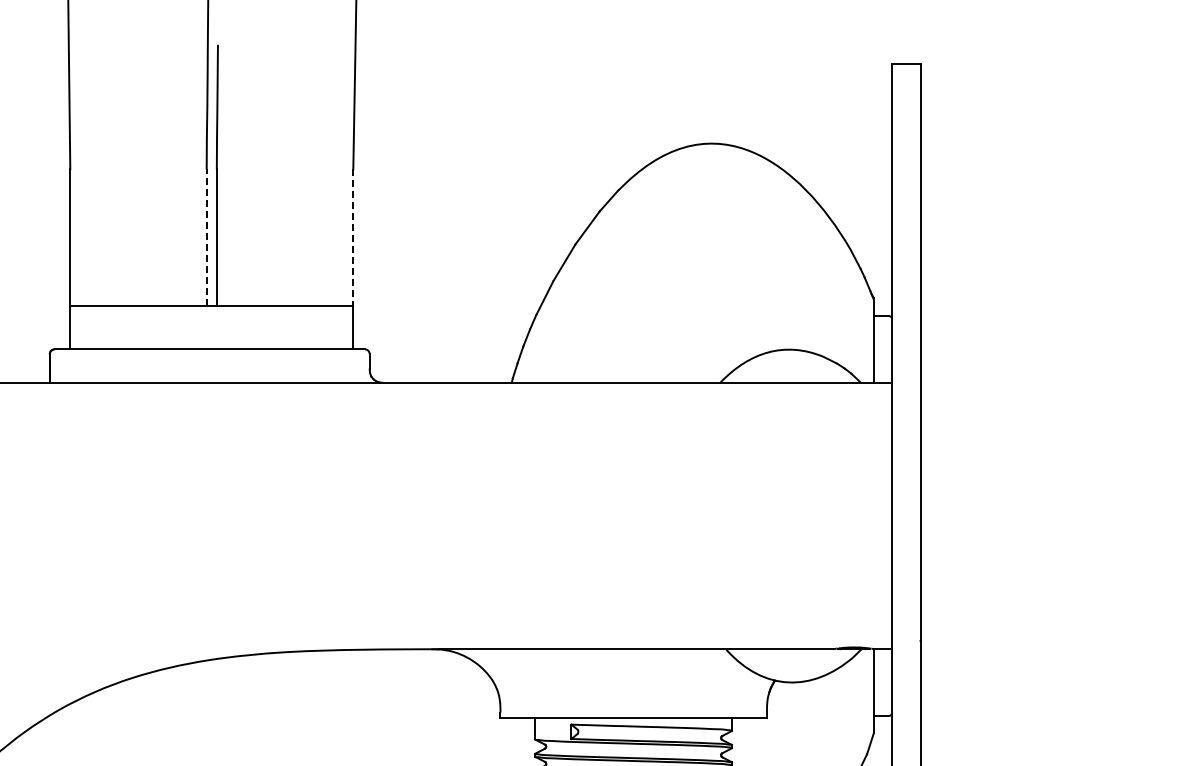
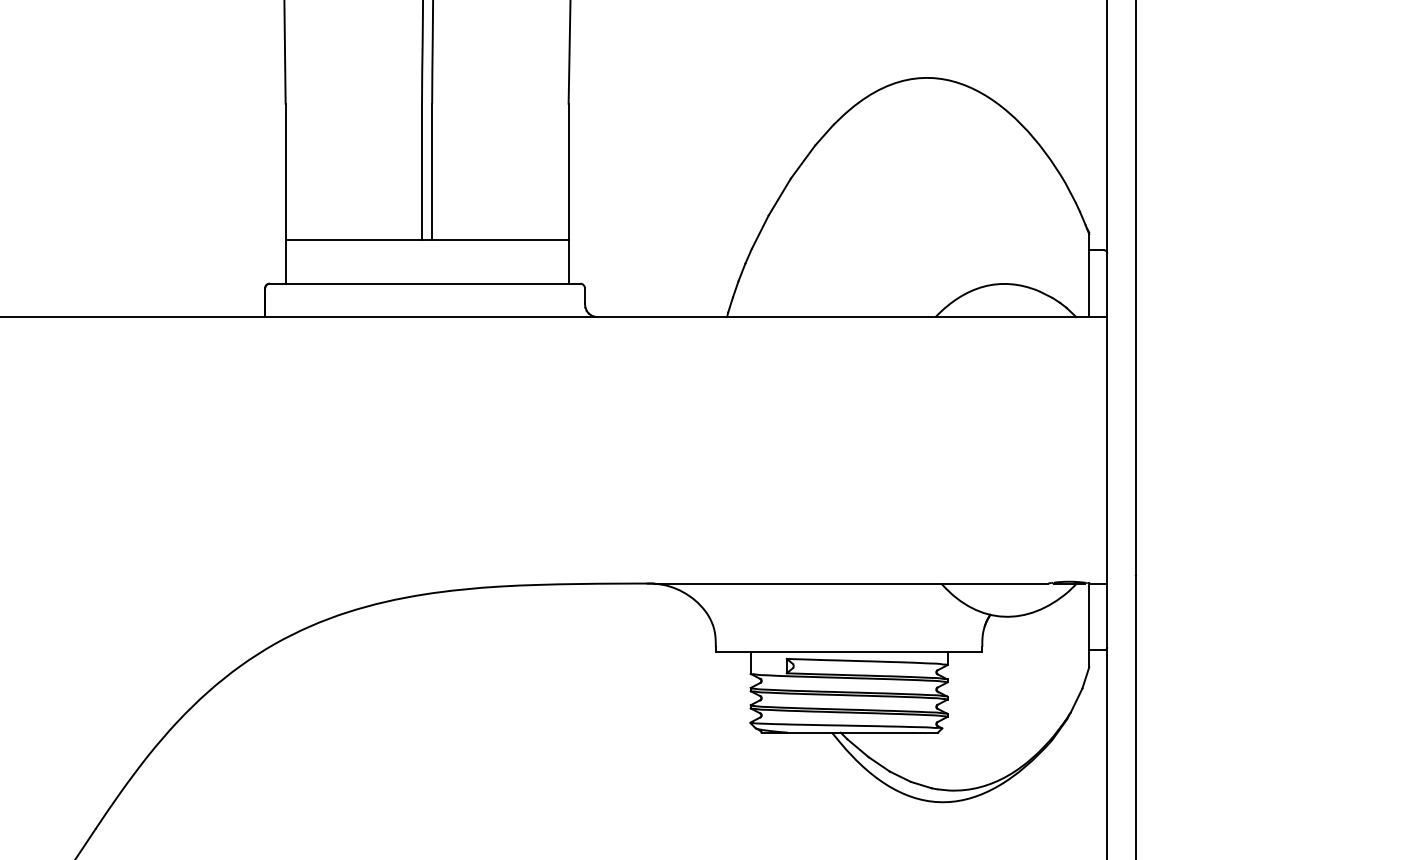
line: (207, 237) -> (422, 171), dashed -> solid
line: (353, 238) -> (568, 172), dashed -> solid

